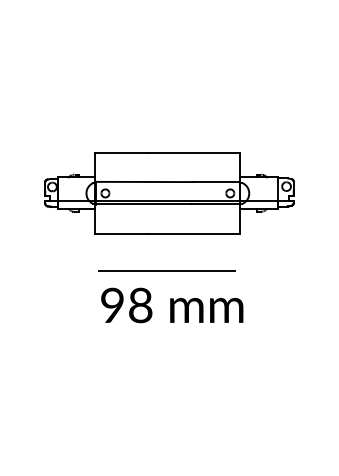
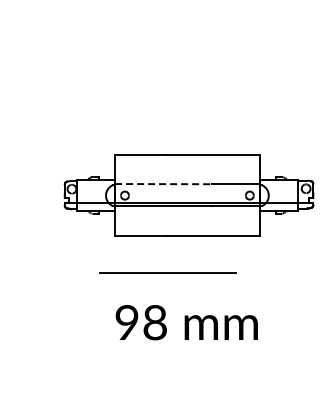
line: (144, 181) -> (164, 183), solid -> dashed
line: (166, 270) -> (168, 272), moved
text: (172, 305) -> (187, 322), moved

